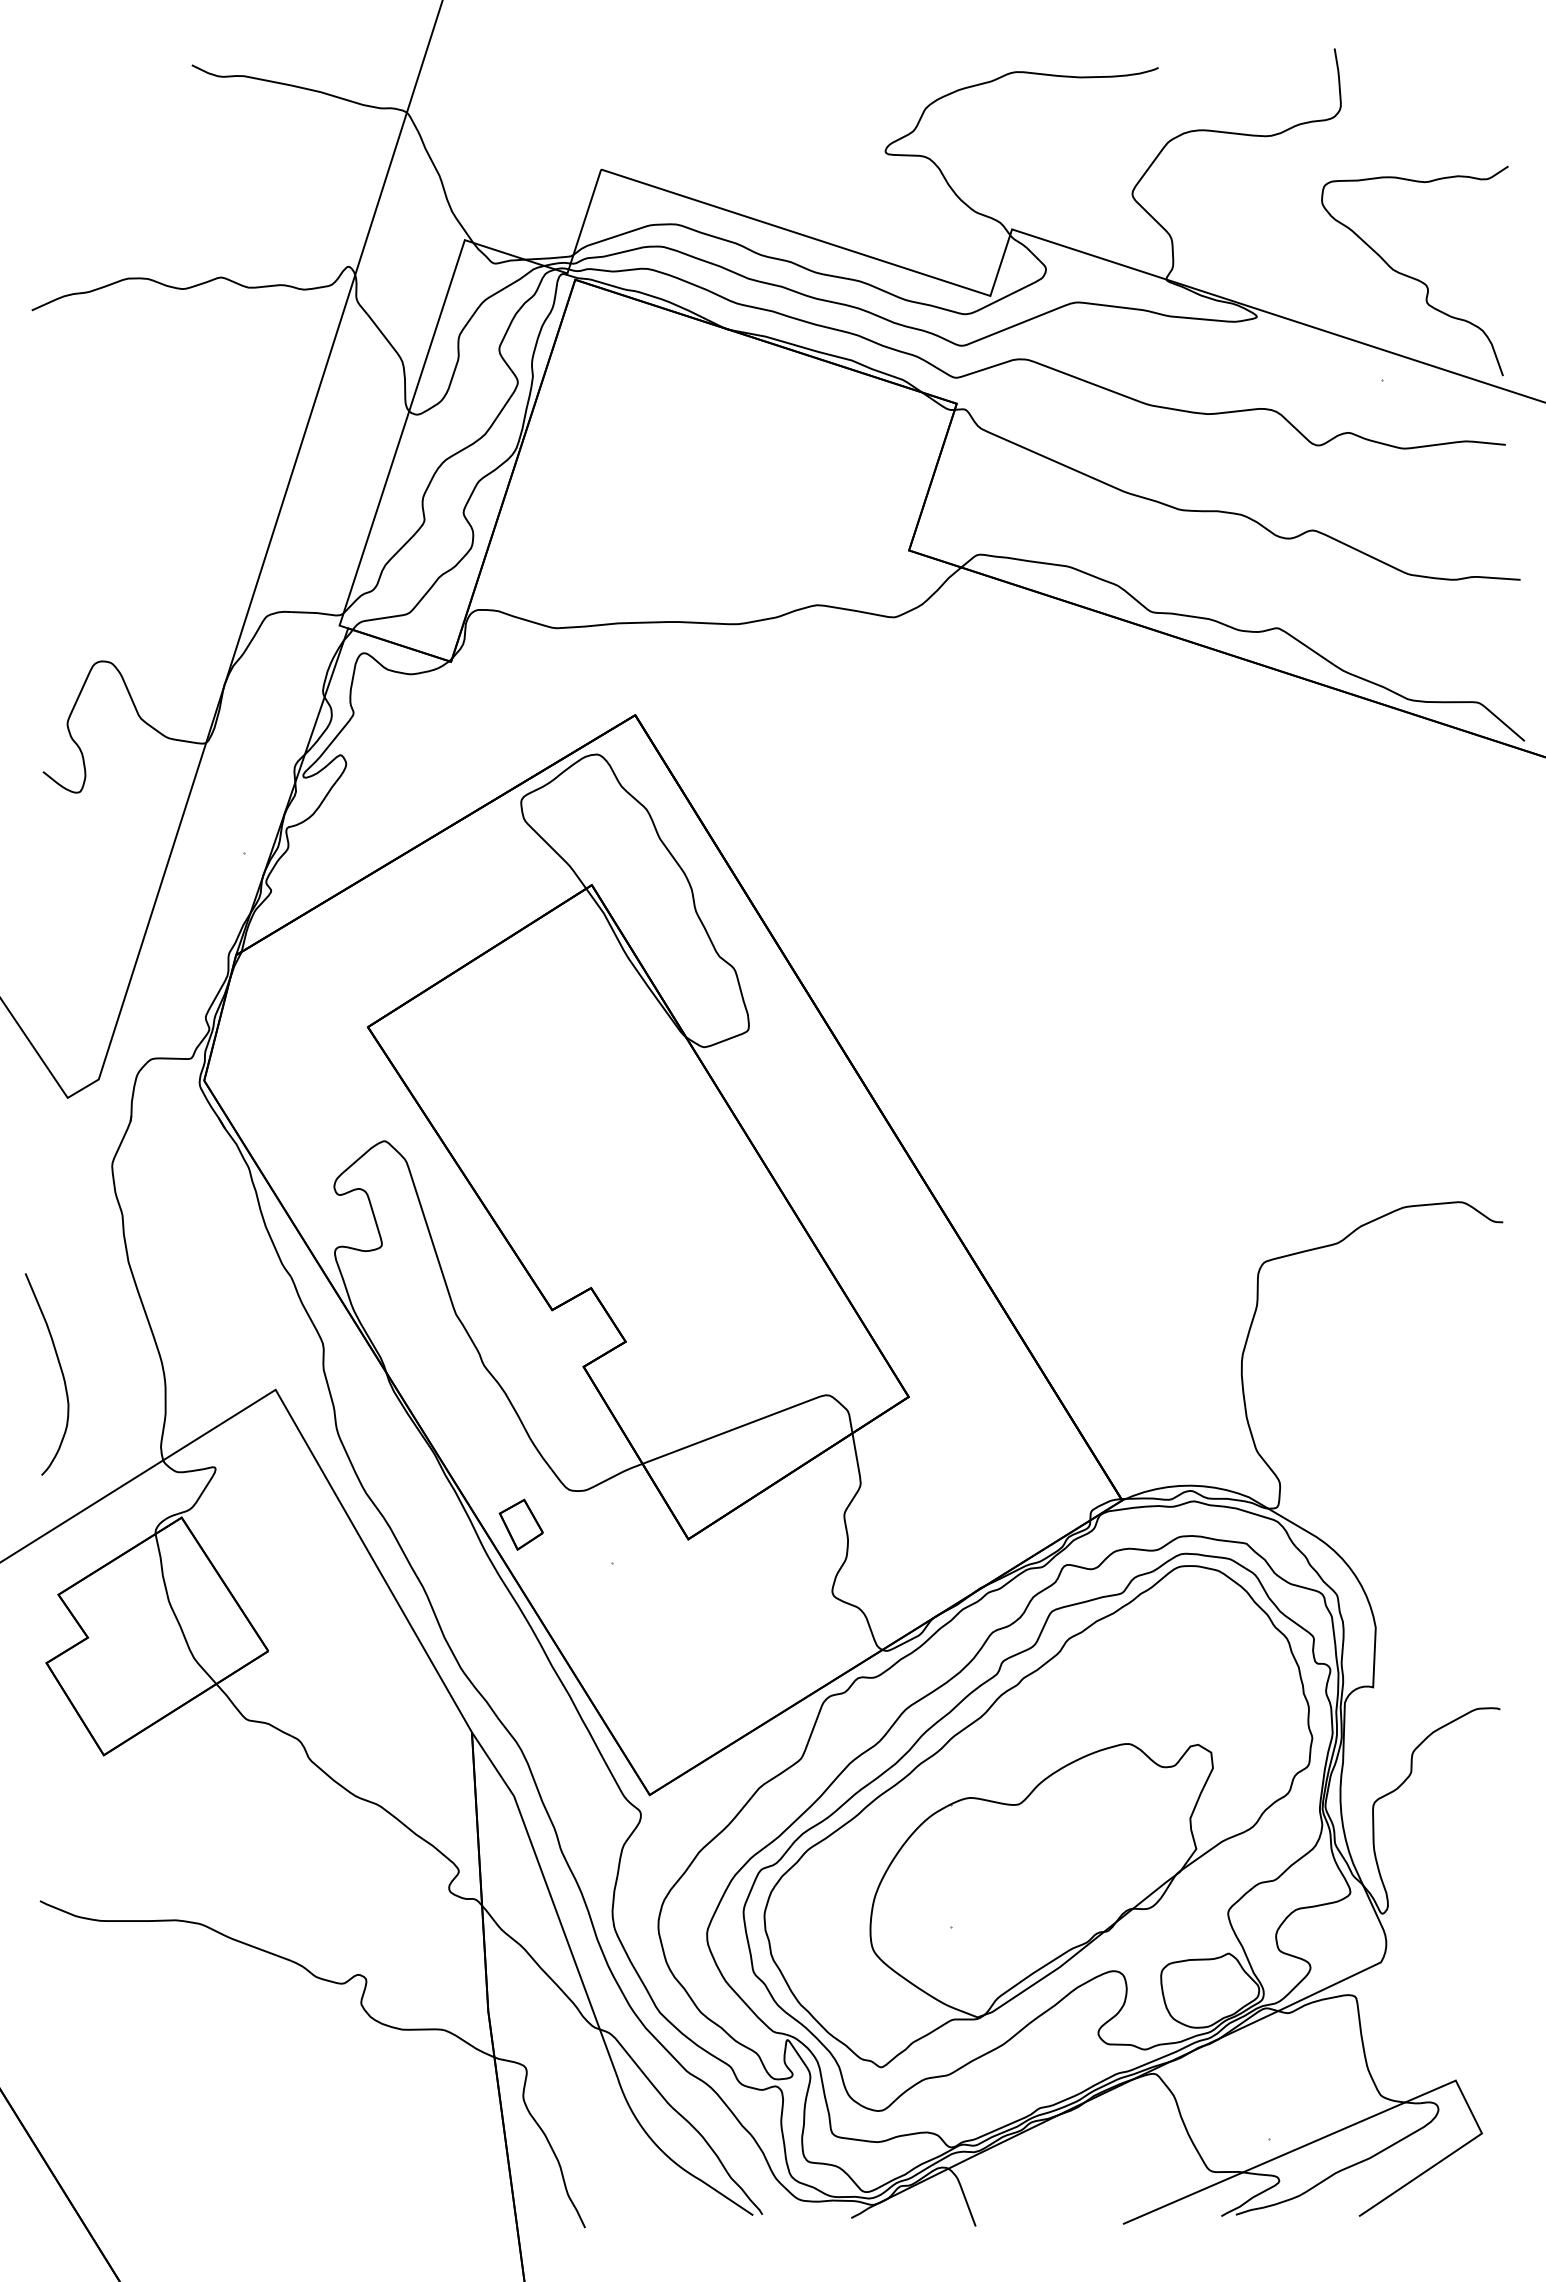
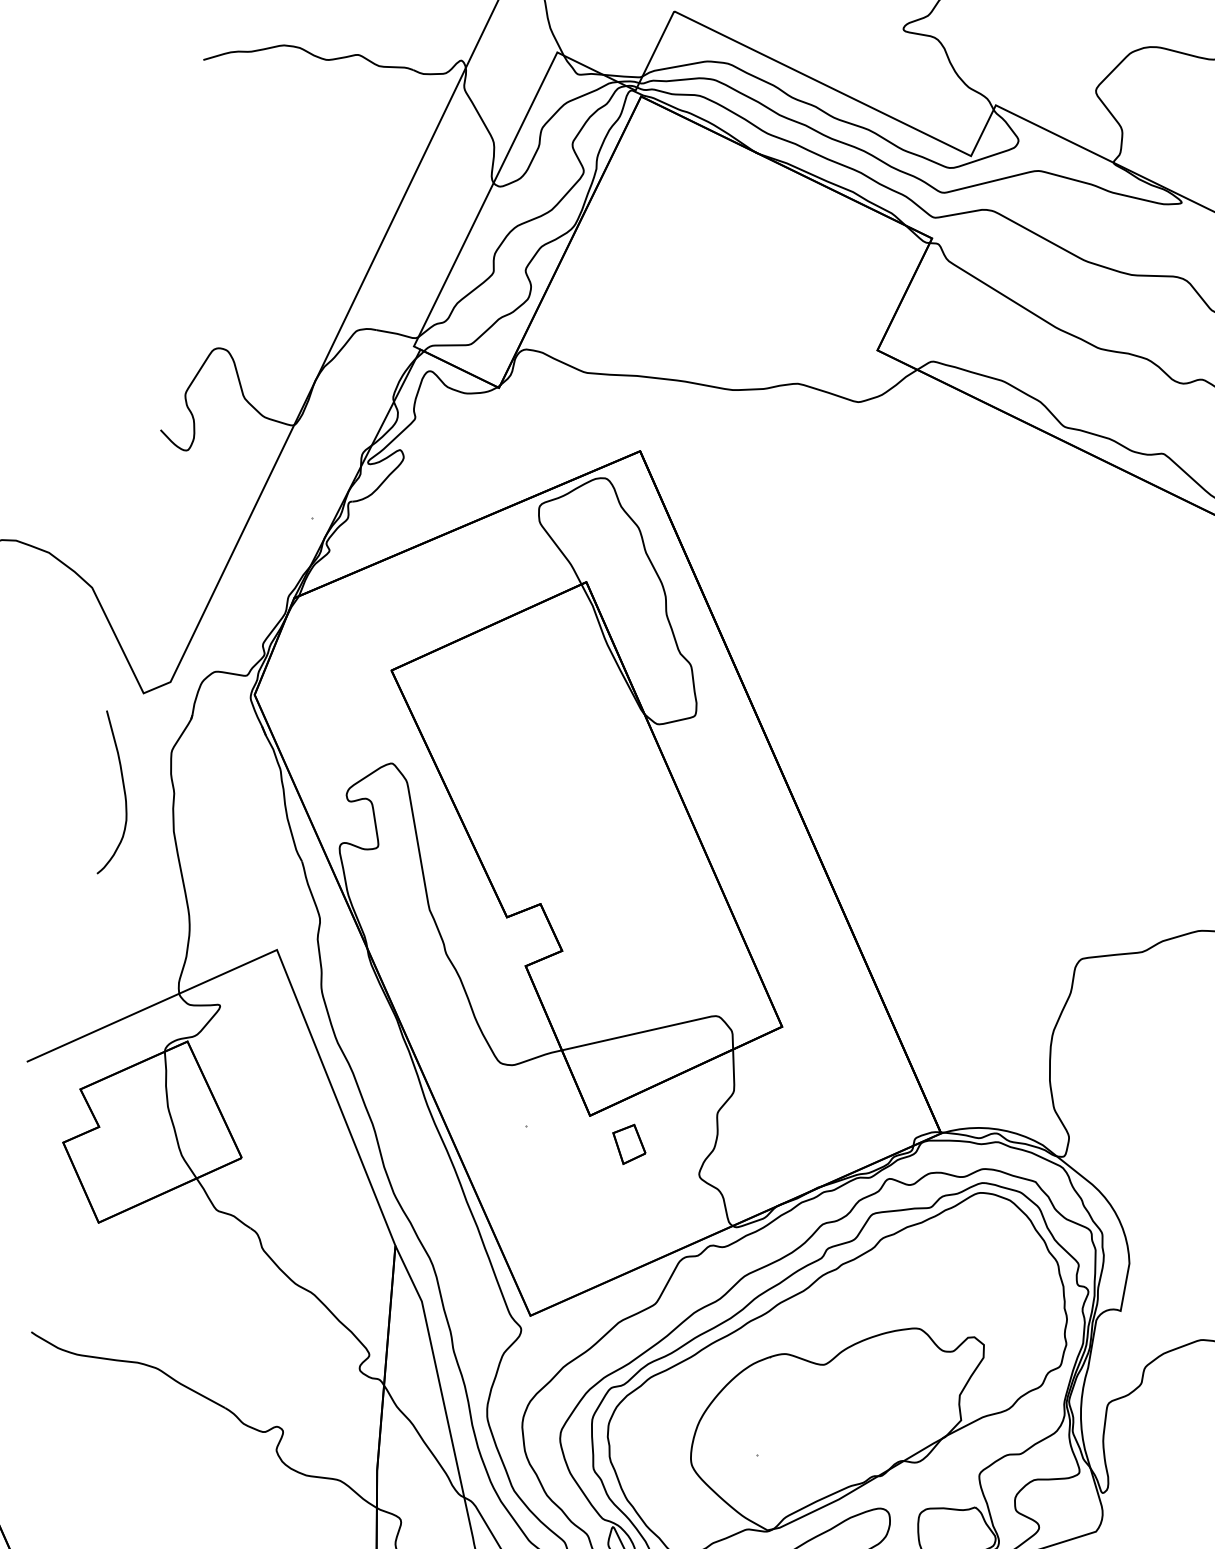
curve: (60, 1370) -> (123, 792), moved
part: (520, 1524) -> (628, 1144), moved

